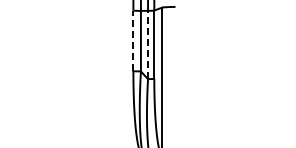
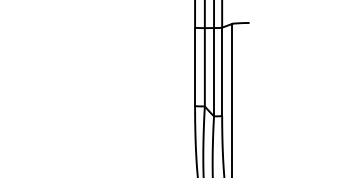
line: (133, 40) -> (195, 66), dashed -> solid
line: (148, 44) -> (214, 71), dashed -> solid

